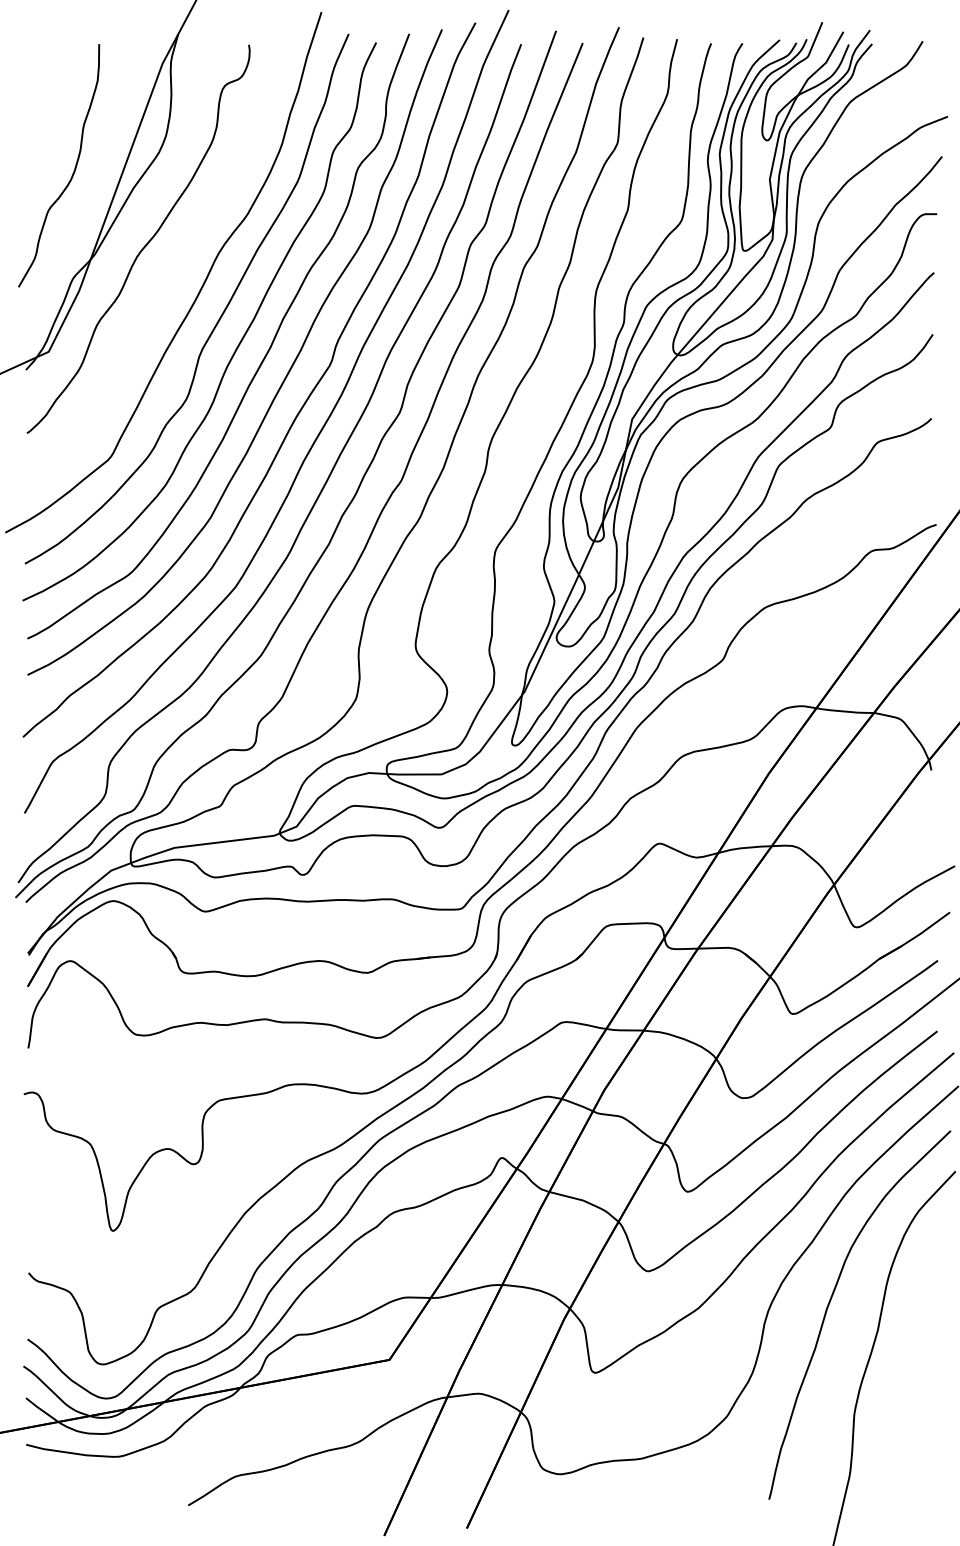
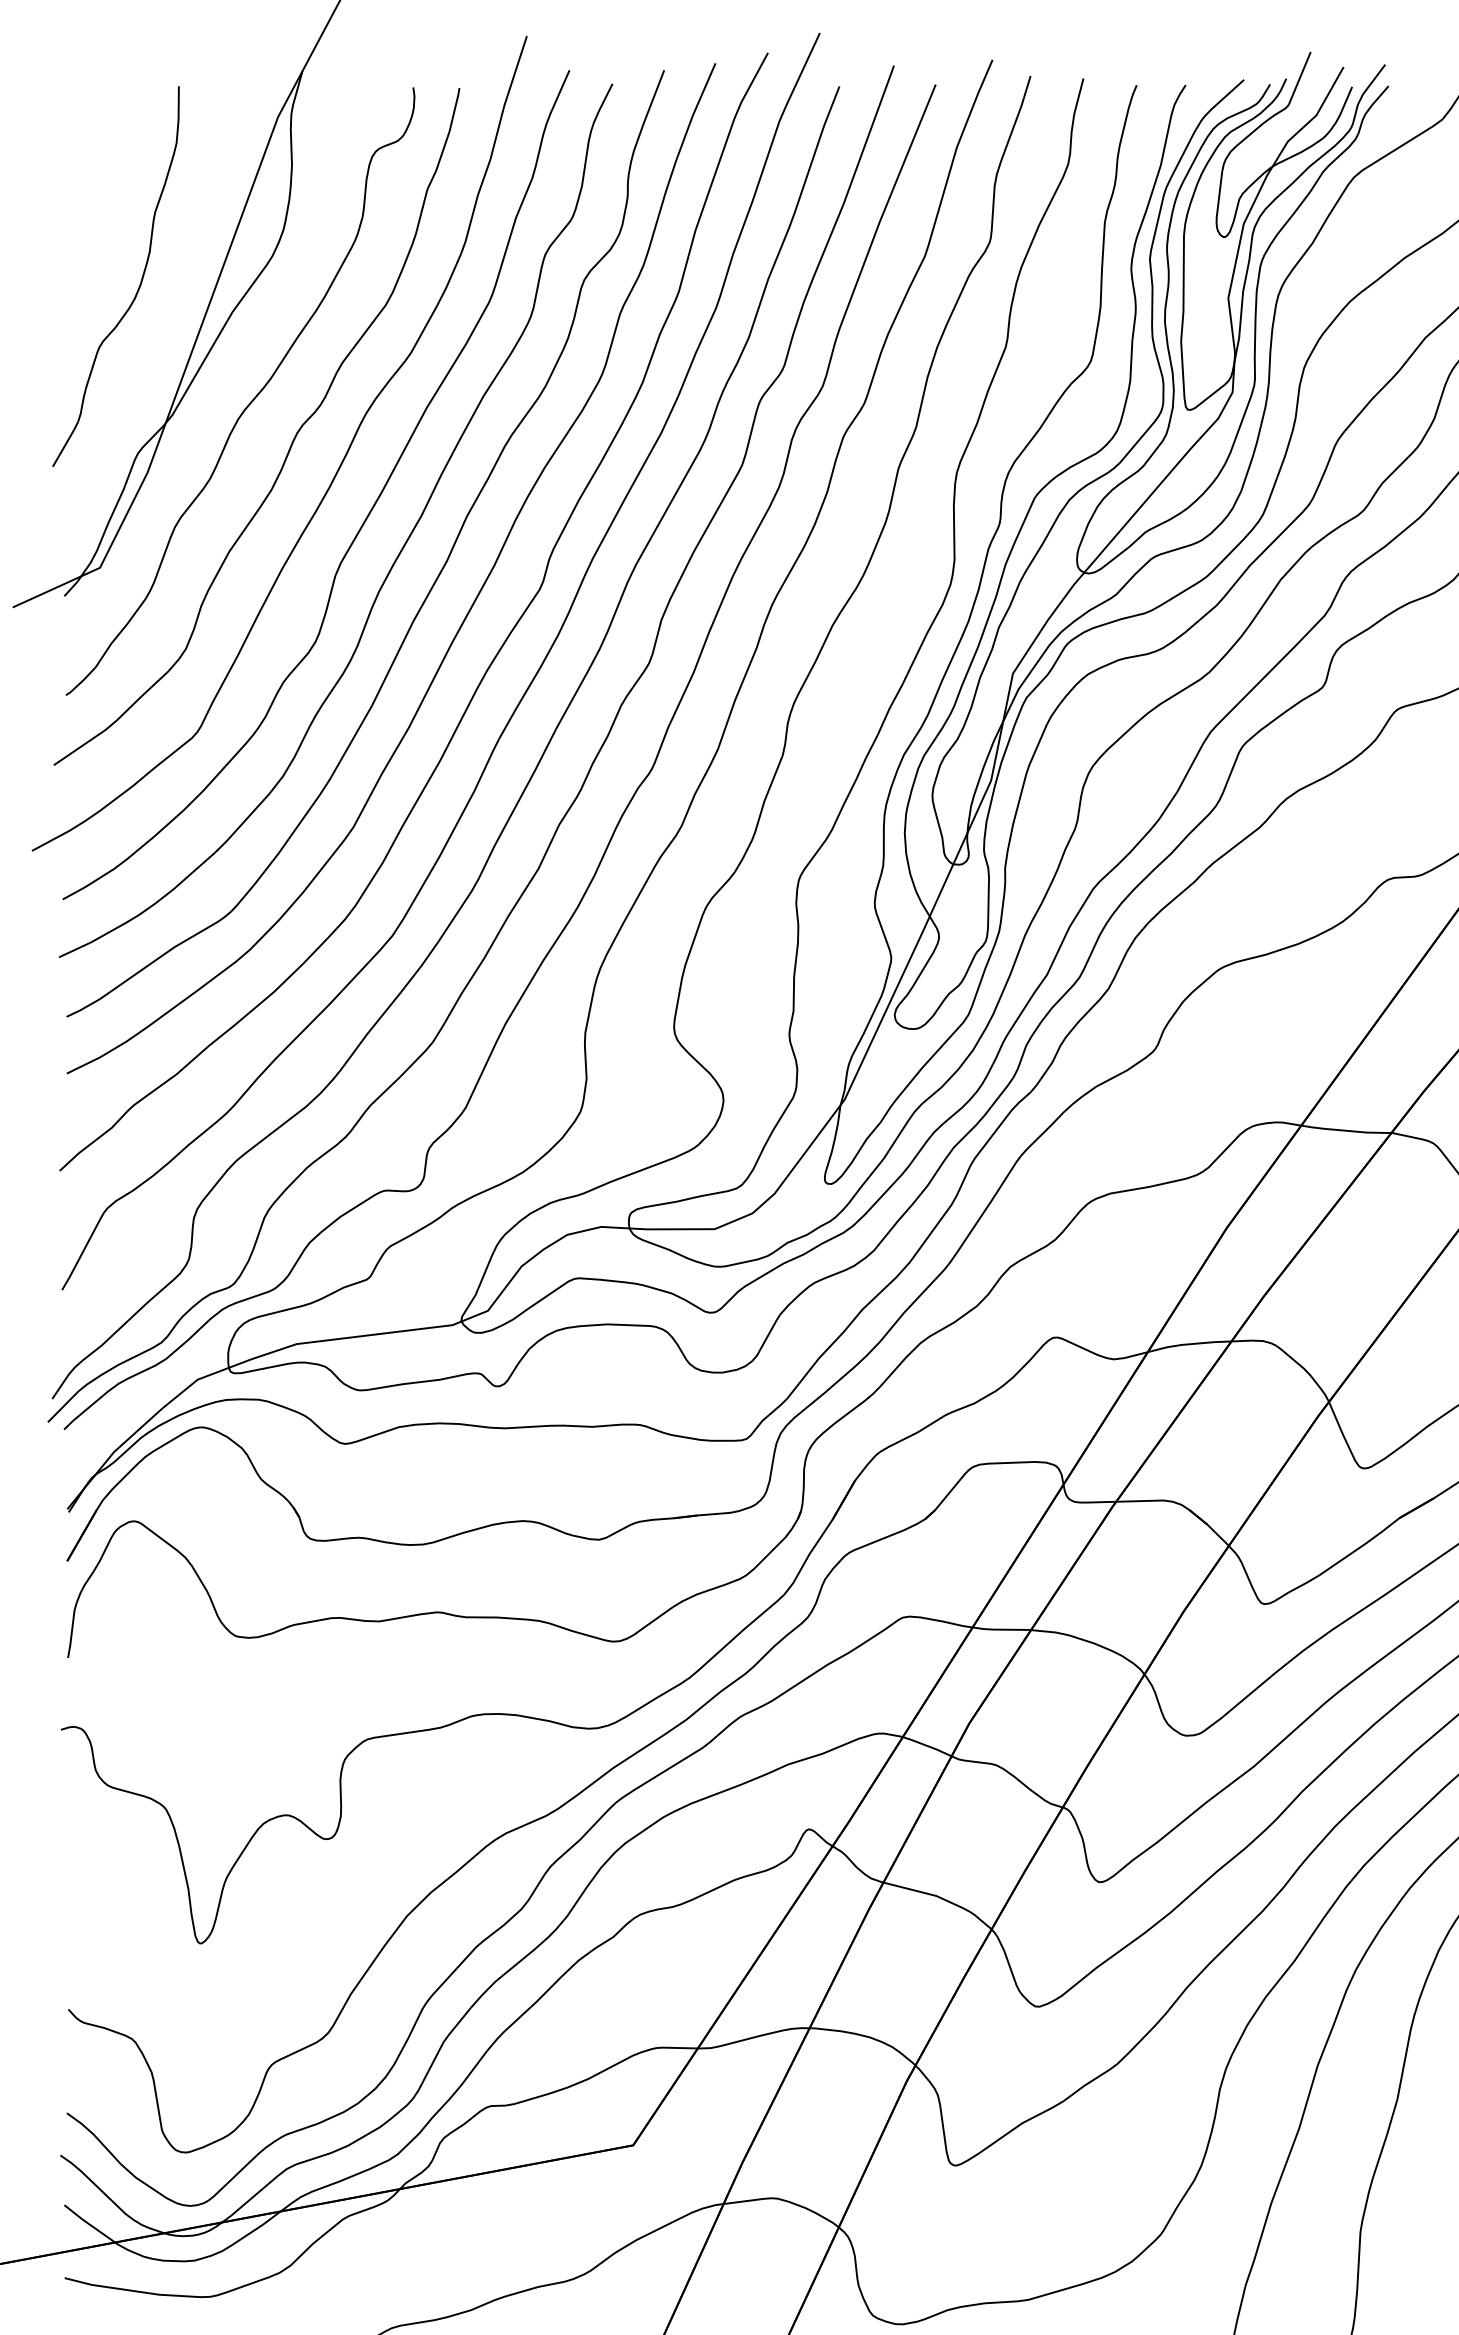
curve: (170, 272) -> (290, 443), added

